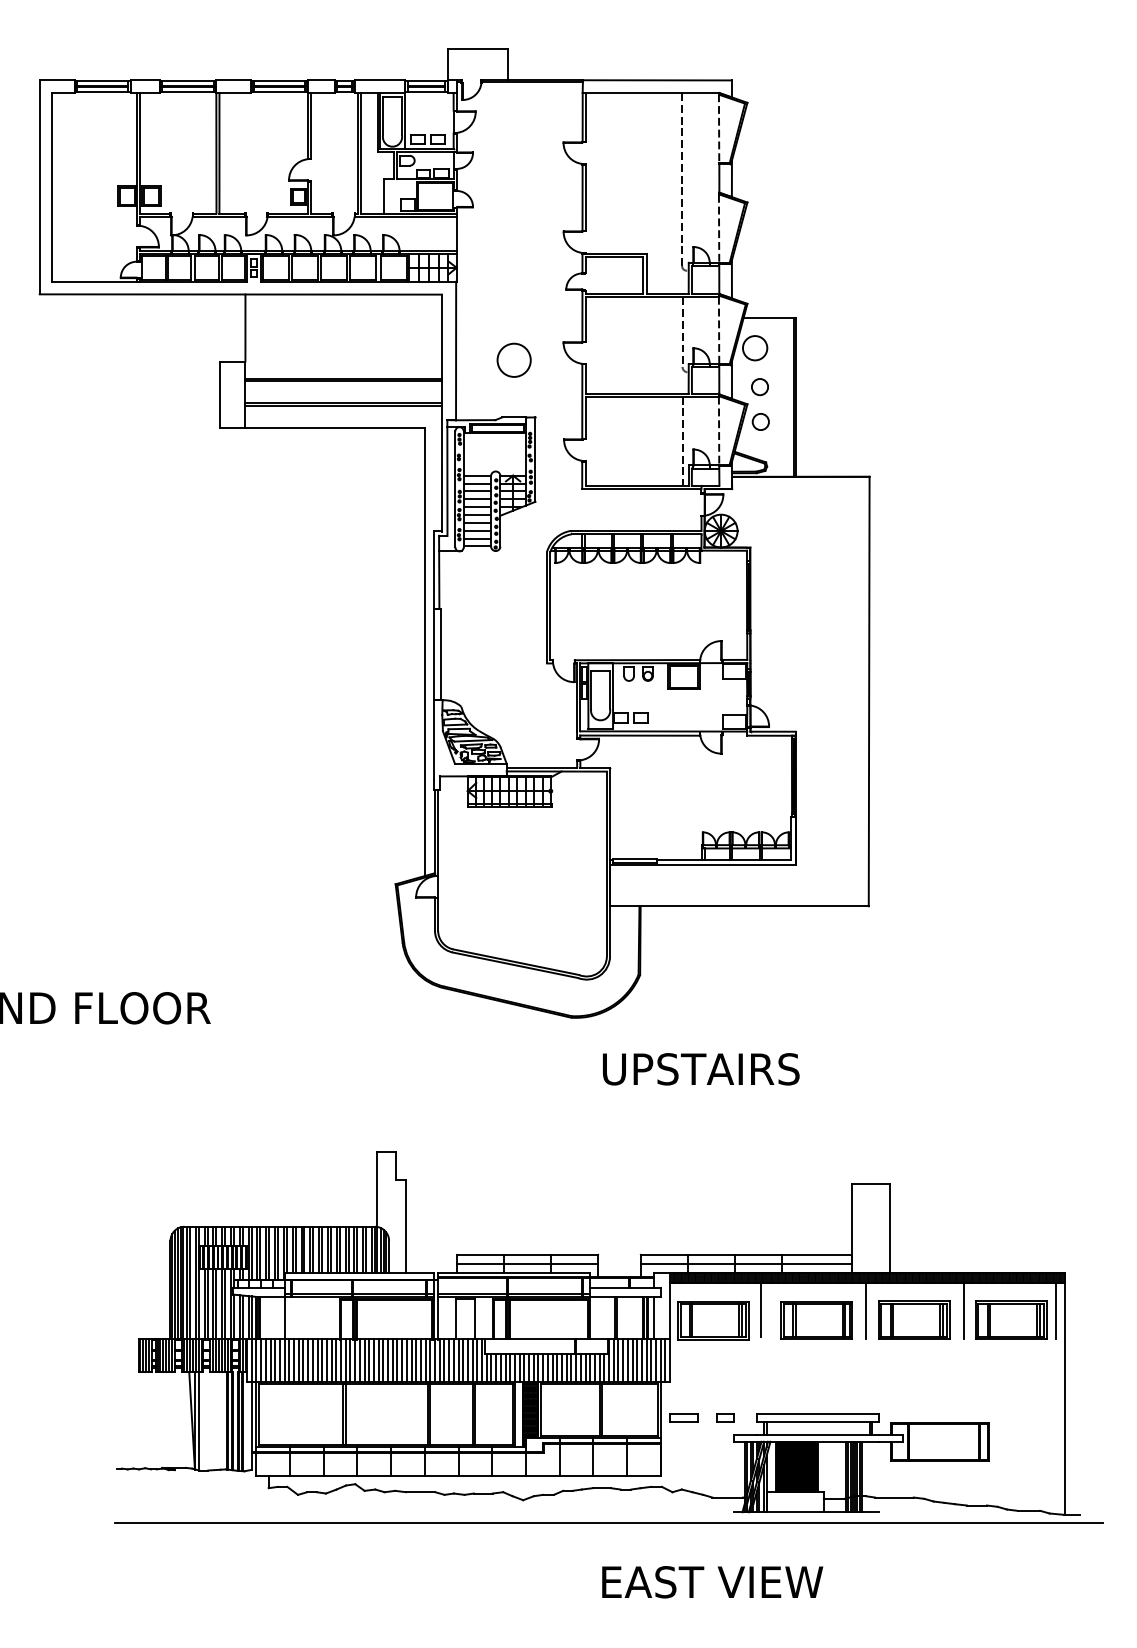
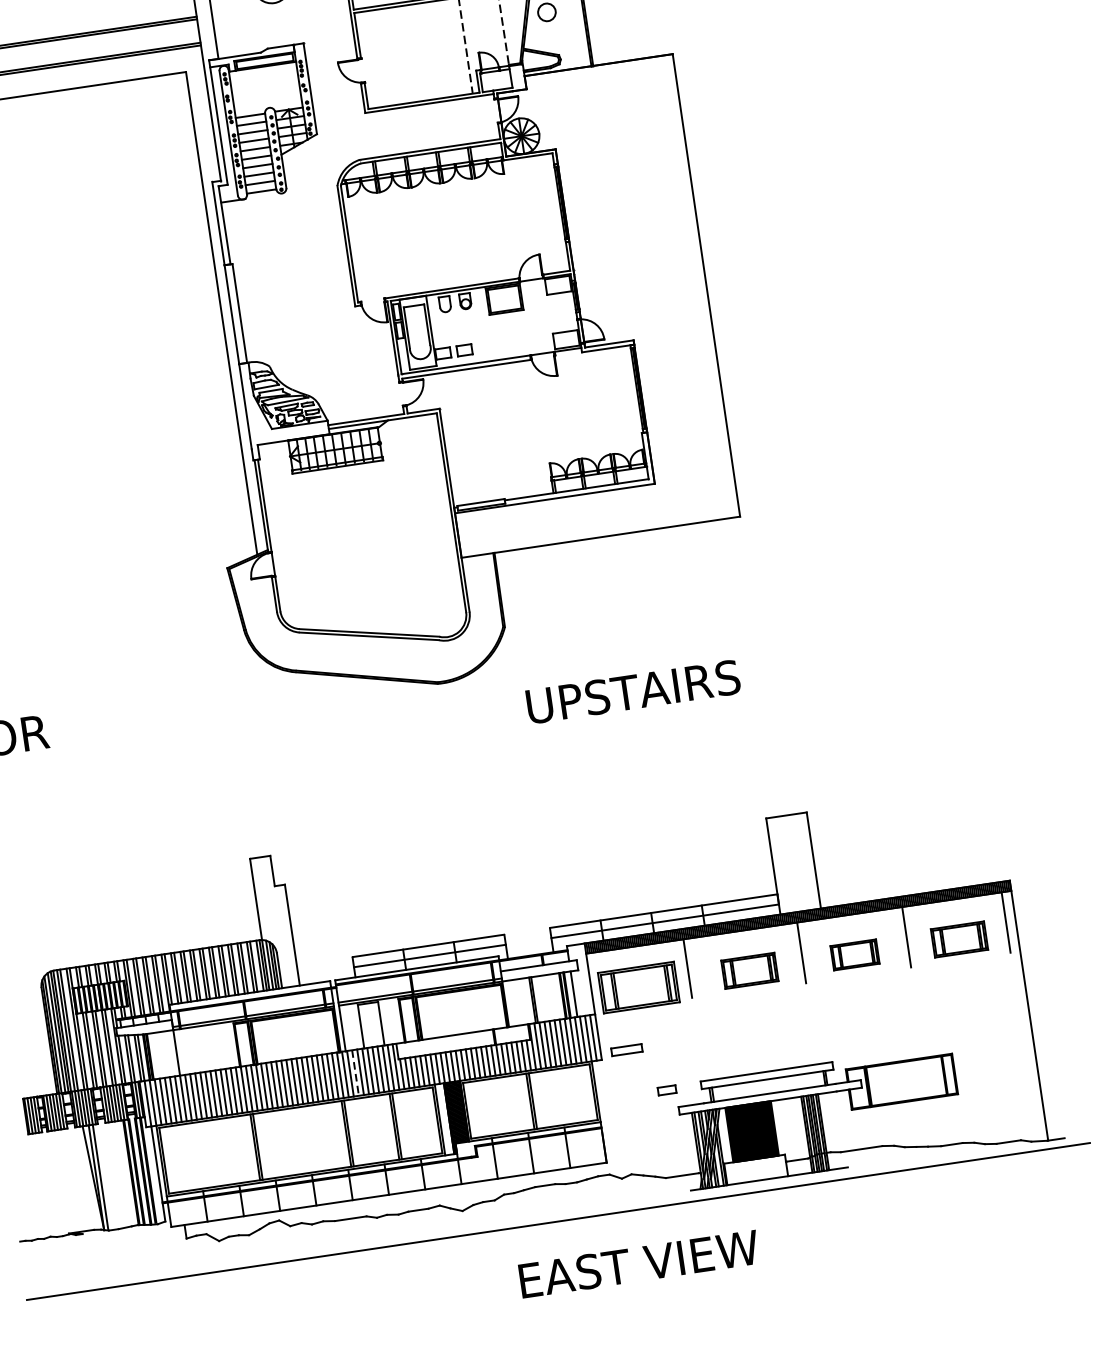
text: (701, 1069) -> (633, 692), moved
part: (914, 1319) -> (855, 954), size x0.6
part: (1011, 1319) -> (959, 938), size x0.7
part: (816, 1320) -> (749, 970), size x0.7
line: (444, 1360) -> (355, 1073), solid -> dashed
part: (683, 1417) -> (626, 1049), moved
text: (712, 1582) -> (639, 1264), moved

